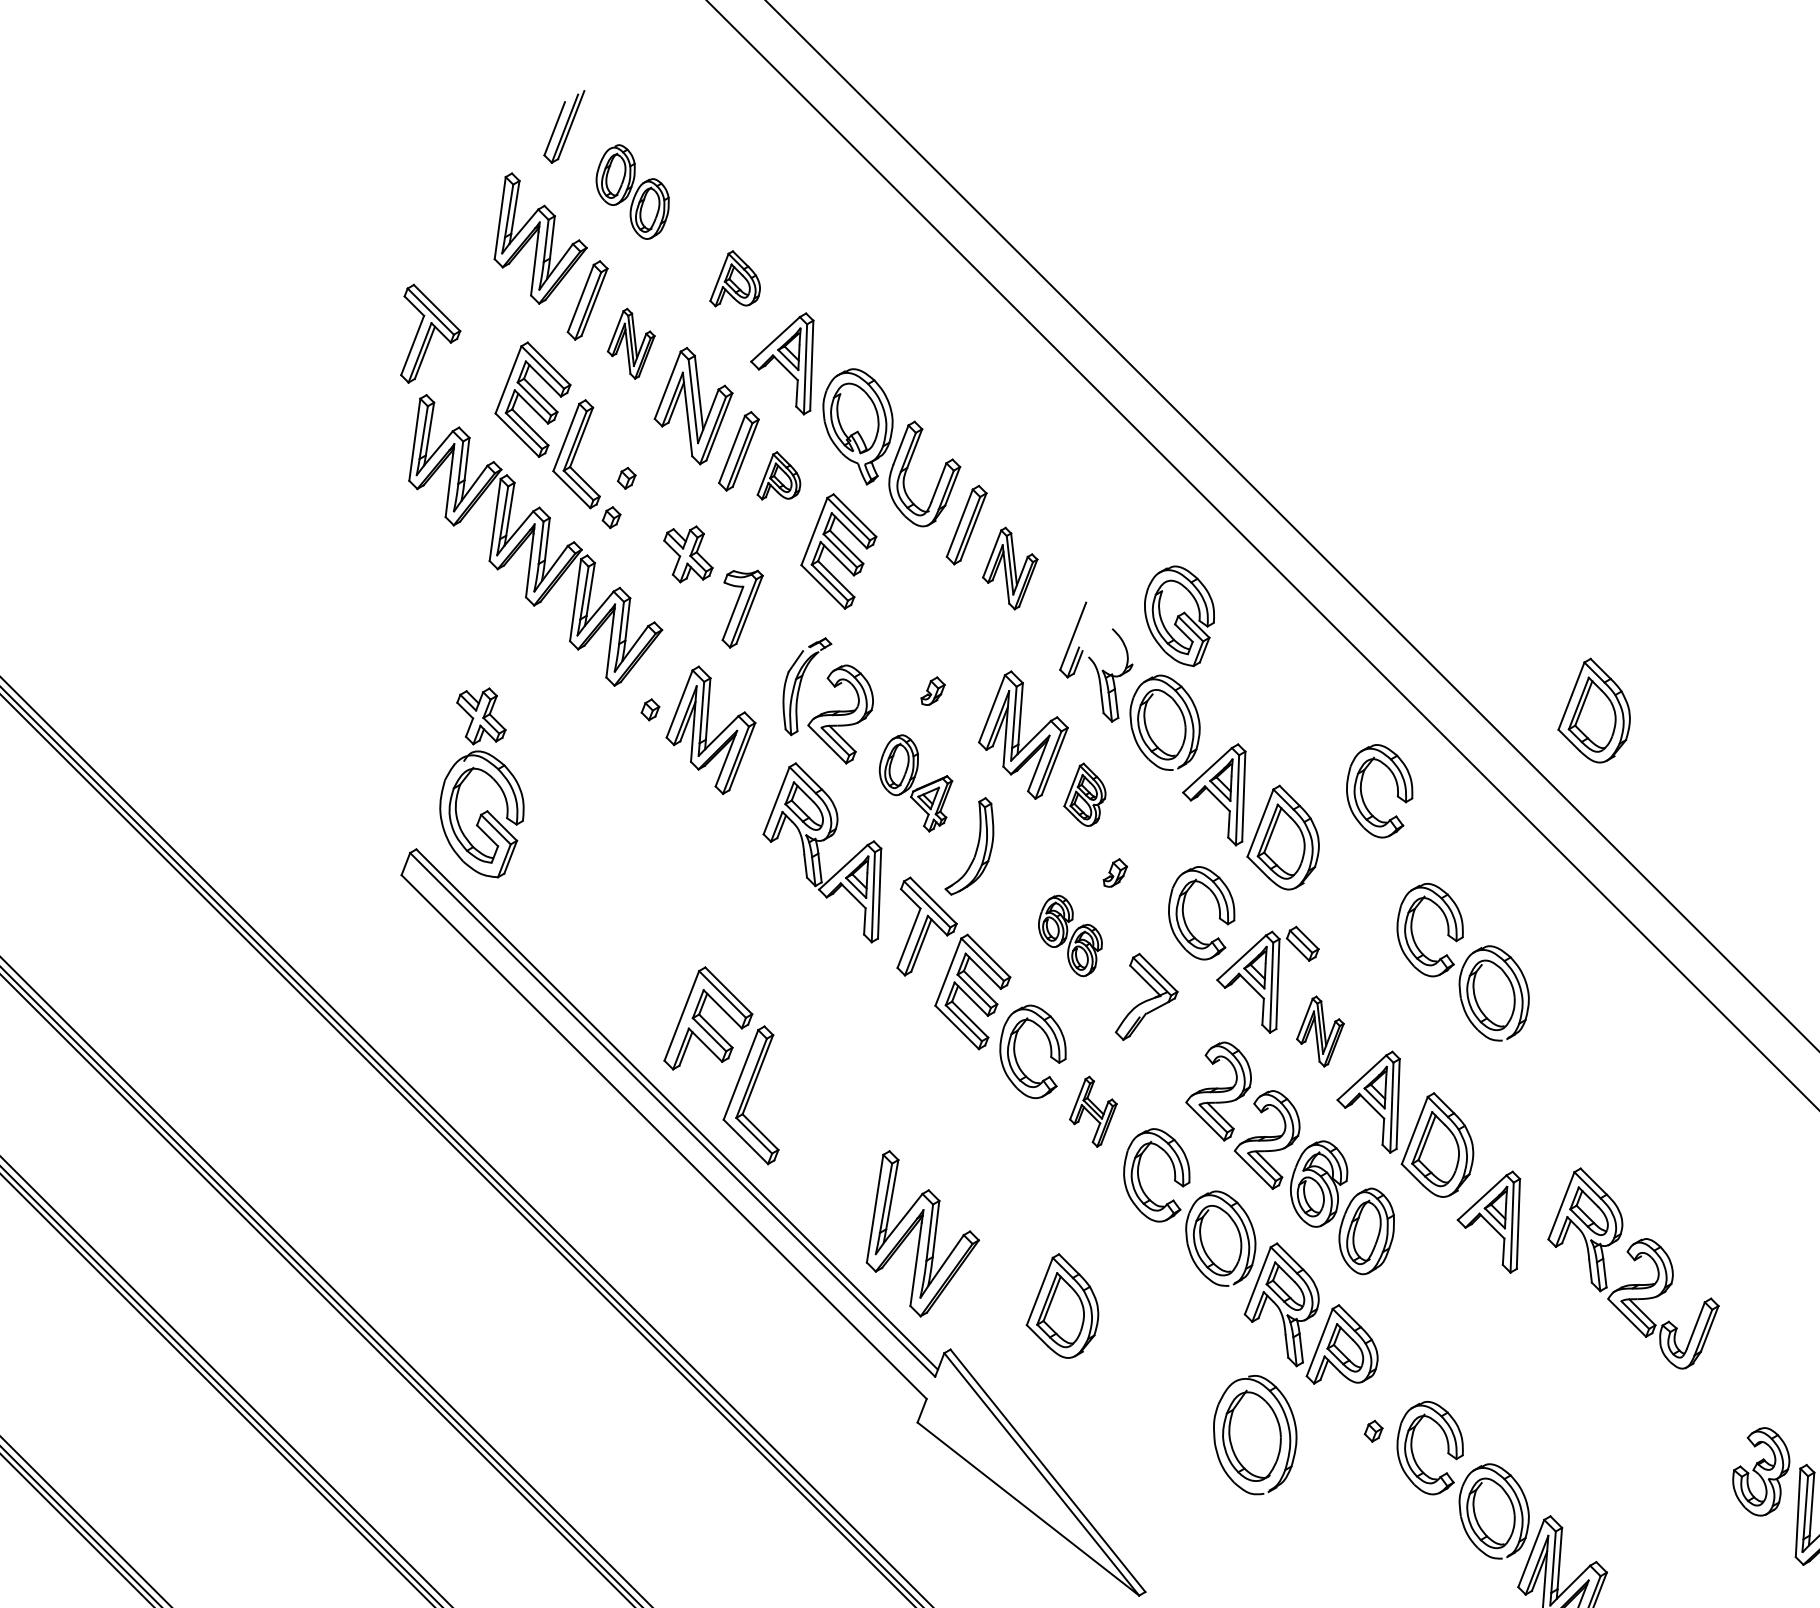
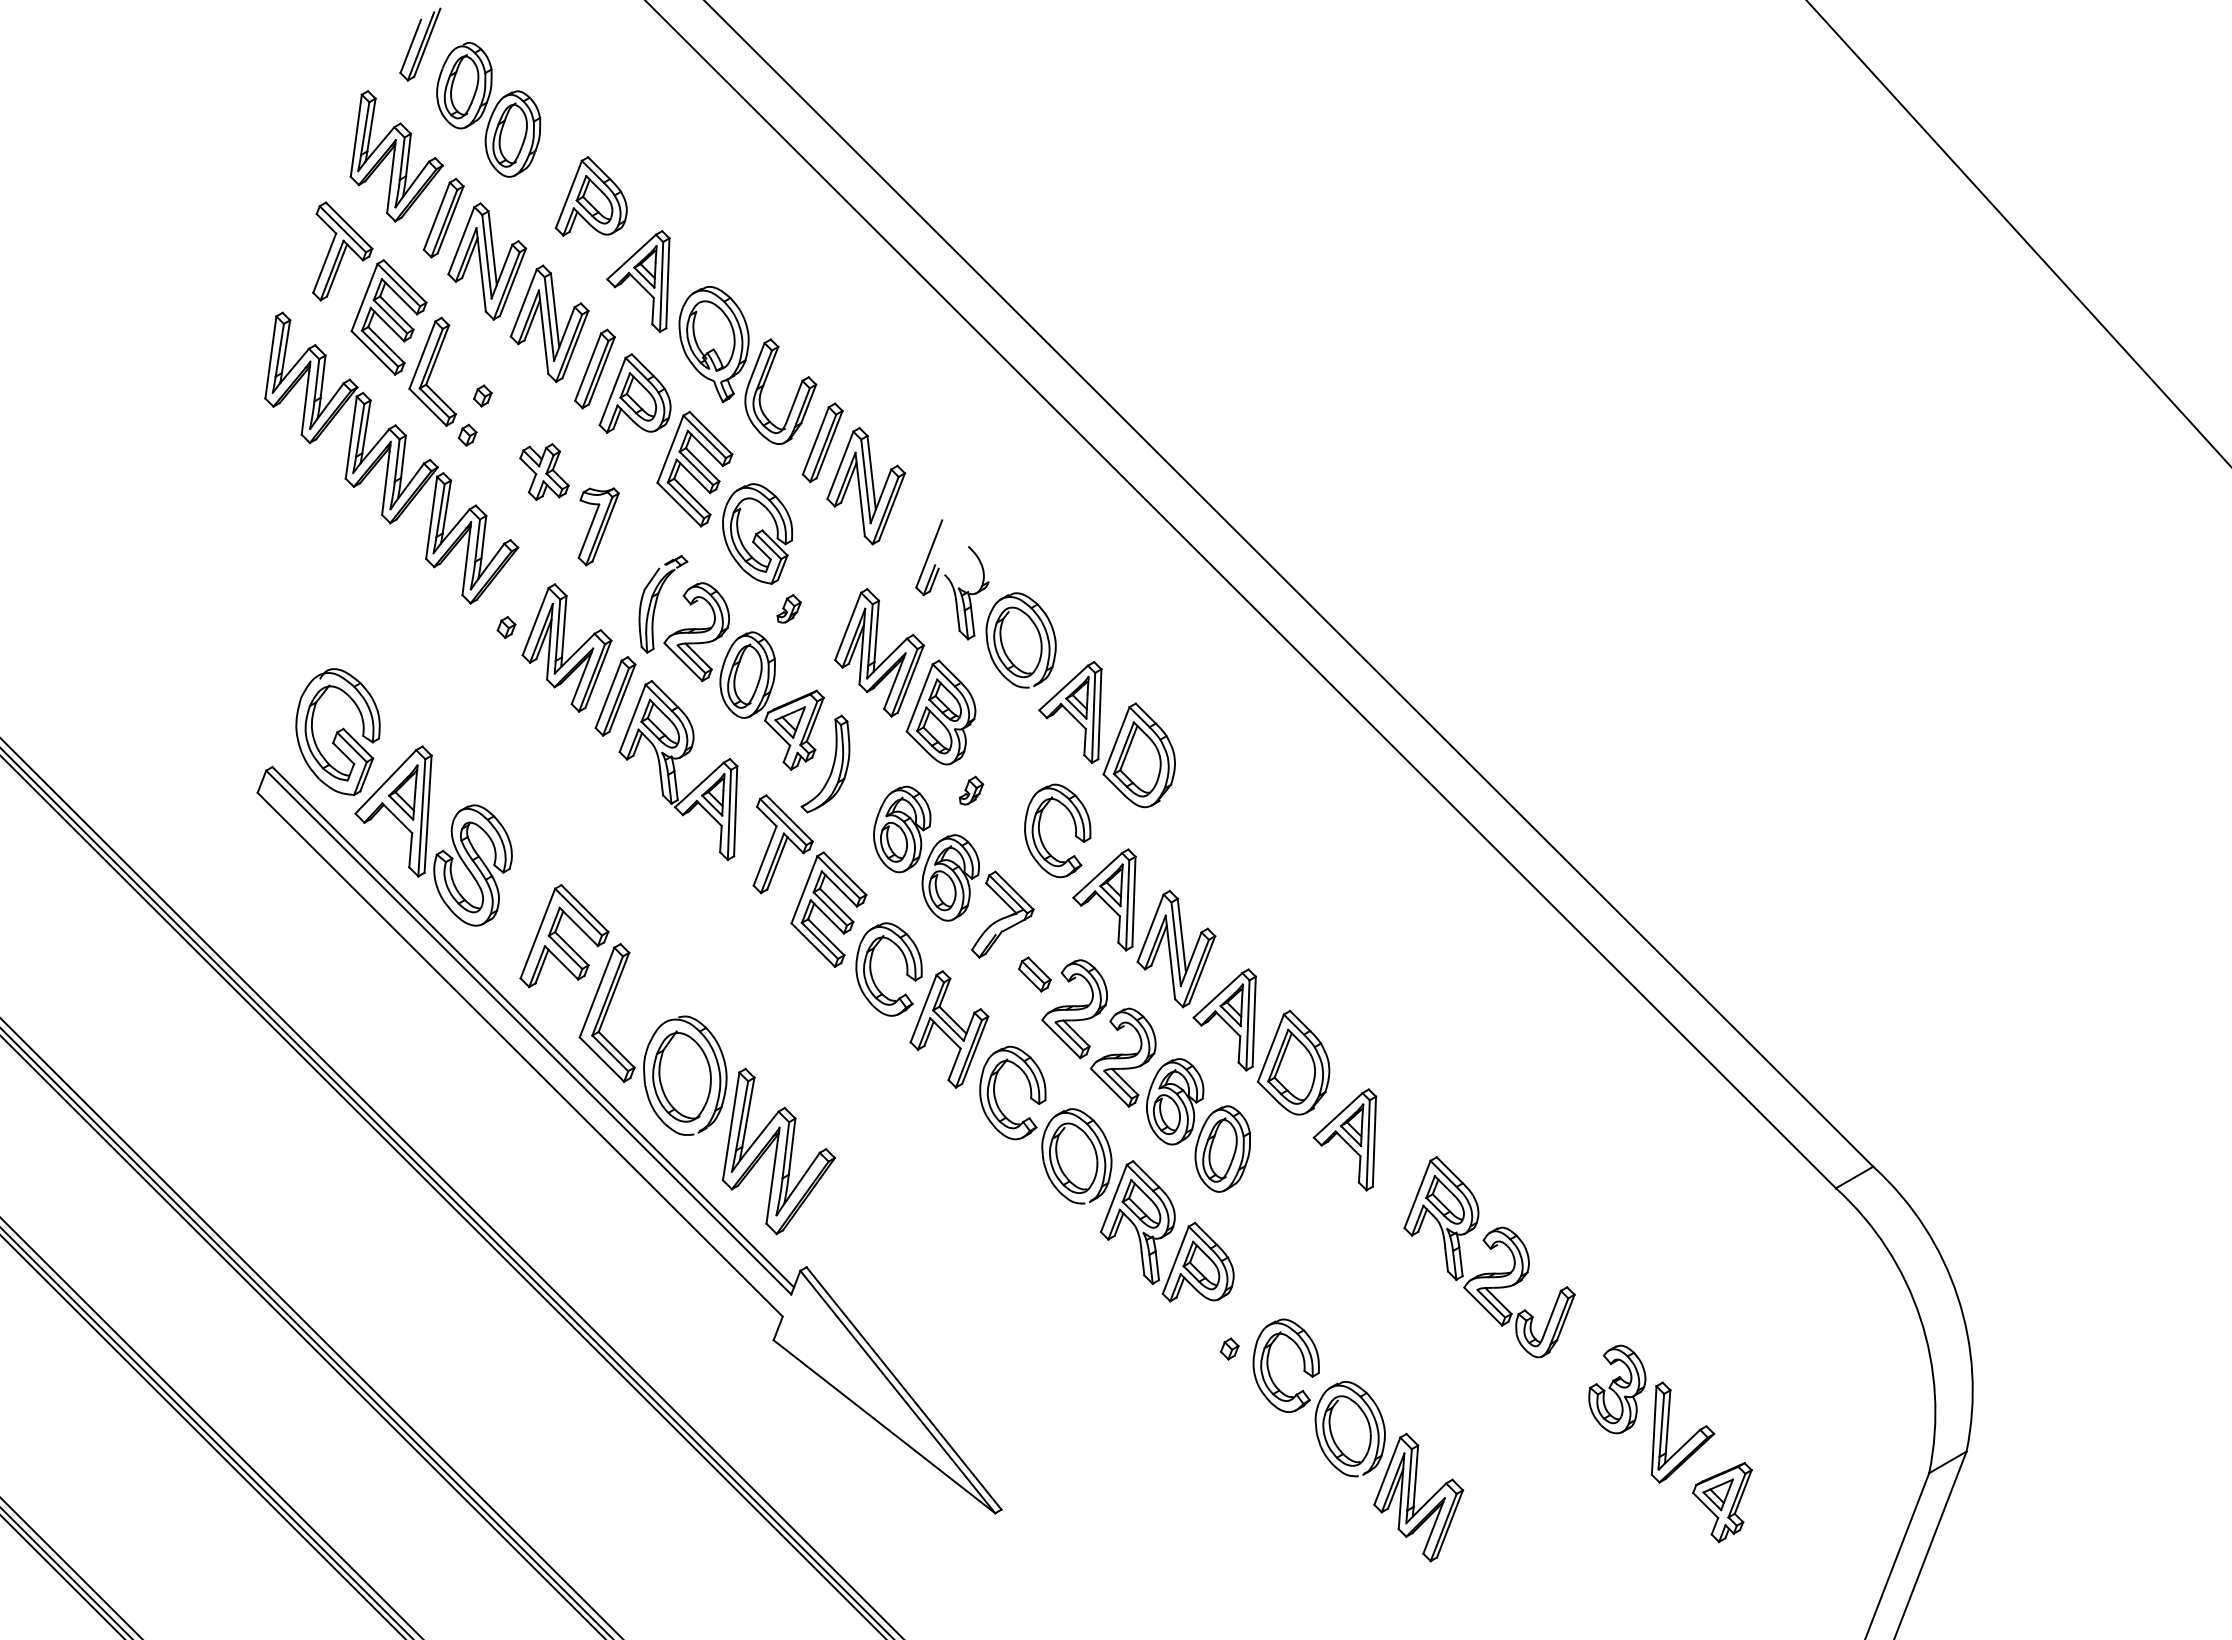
part: (632, 191) -> (488, 109), size x1.43
part: (734, 278) -> (590, 196), size x1.43
part: (430, 333) -> (342, 251), moved
part: (631, 343) -> (487, 261), size x1.67
part: (778, 475) -> (634, 393), size x1.67
part: (1010, 568) -> (866, 486), size x1.43
part: (1179, 615) -> (757, 533), moved
part: (1593, 710) -> (1449, 628), removed
part: (481, 715) -> (337, 633), removed
part: (759, 778) -> (615, 696), added
part: (915, 782) -> (771, 700), size x1.43
part: (1362, 792) -> (1218, 710), removed
part: (1084, 794) -> (940, 712), size x1.67
part: (577, 917) -> (433, 835), added
part: (1070, 935) -> (926, 853), size x1.67
part: (1302, 943) -> (1034, 974), moved
part: (1462, 961) -> (1318, 879), removed
part: (1320, 1031) -> (1176, 949), size x1.67
part: (1093, 1111) -> (949, 1029), size x1.67
part: (1634, 1260) -> (1490, 1249), moved
part: (1062, 1305) -> (918, 1223), removed
part: (1255, 1434) -> (685, 1075), moved

